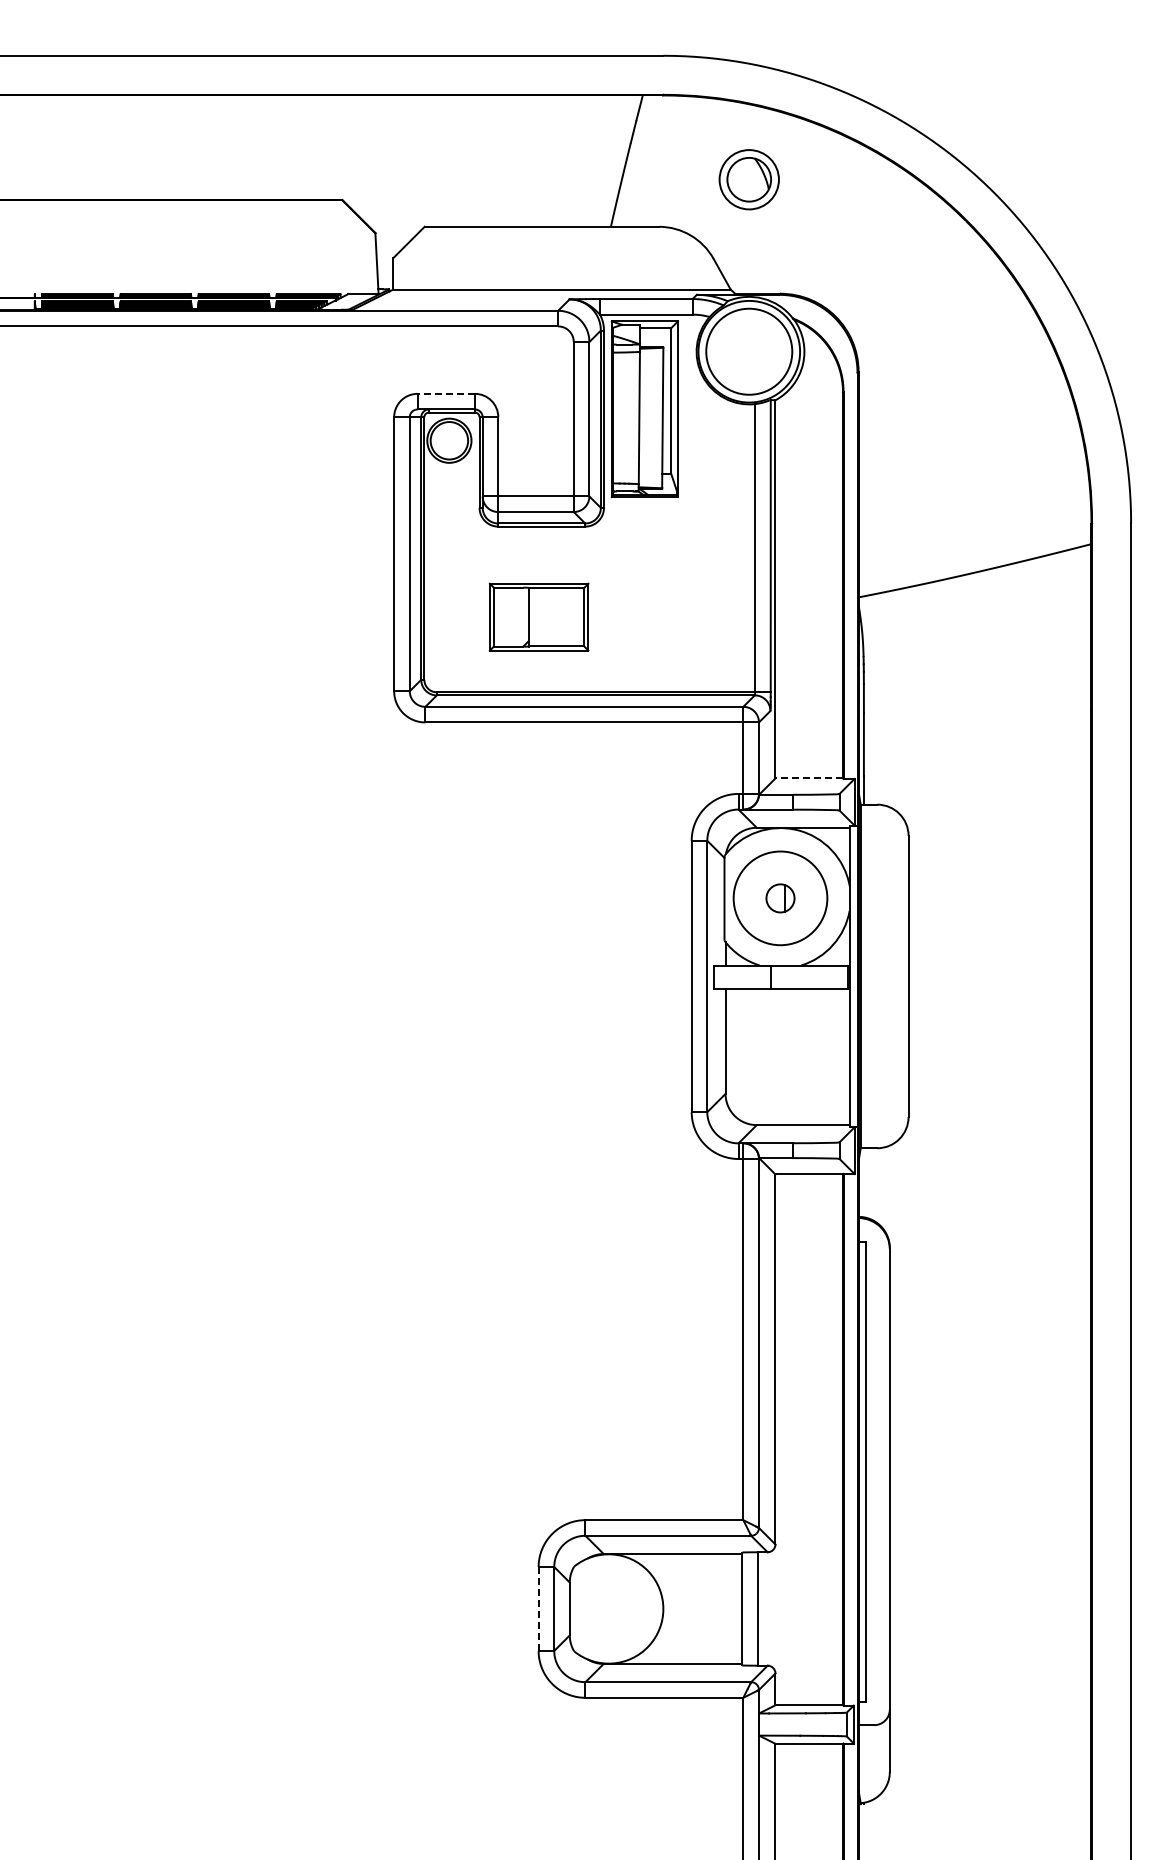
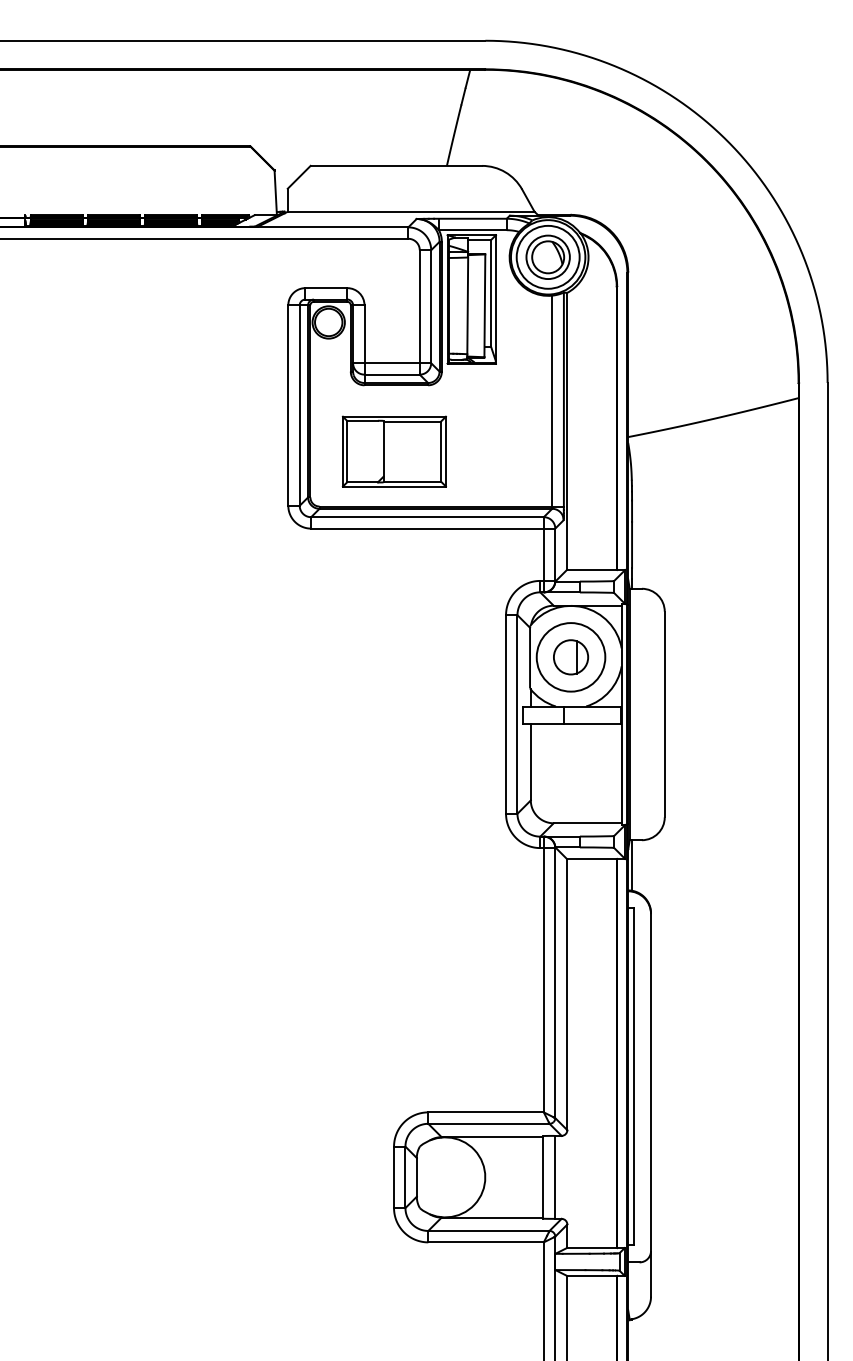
part: (748, 179) -> (547, 257), moved
line: (446, 393) -> (326, 287), dashed -> solid
part: (538, 616) -> (393, 451), size x1.43
line: (809, 778) -> (592, 569), dashed -> solid
part: (780, 898) -> (571, 657), size x1.67
line: (863, 1182) -> (631, 865), added
line: (538, 1608) -> (393, 1177), dashed -> solid

